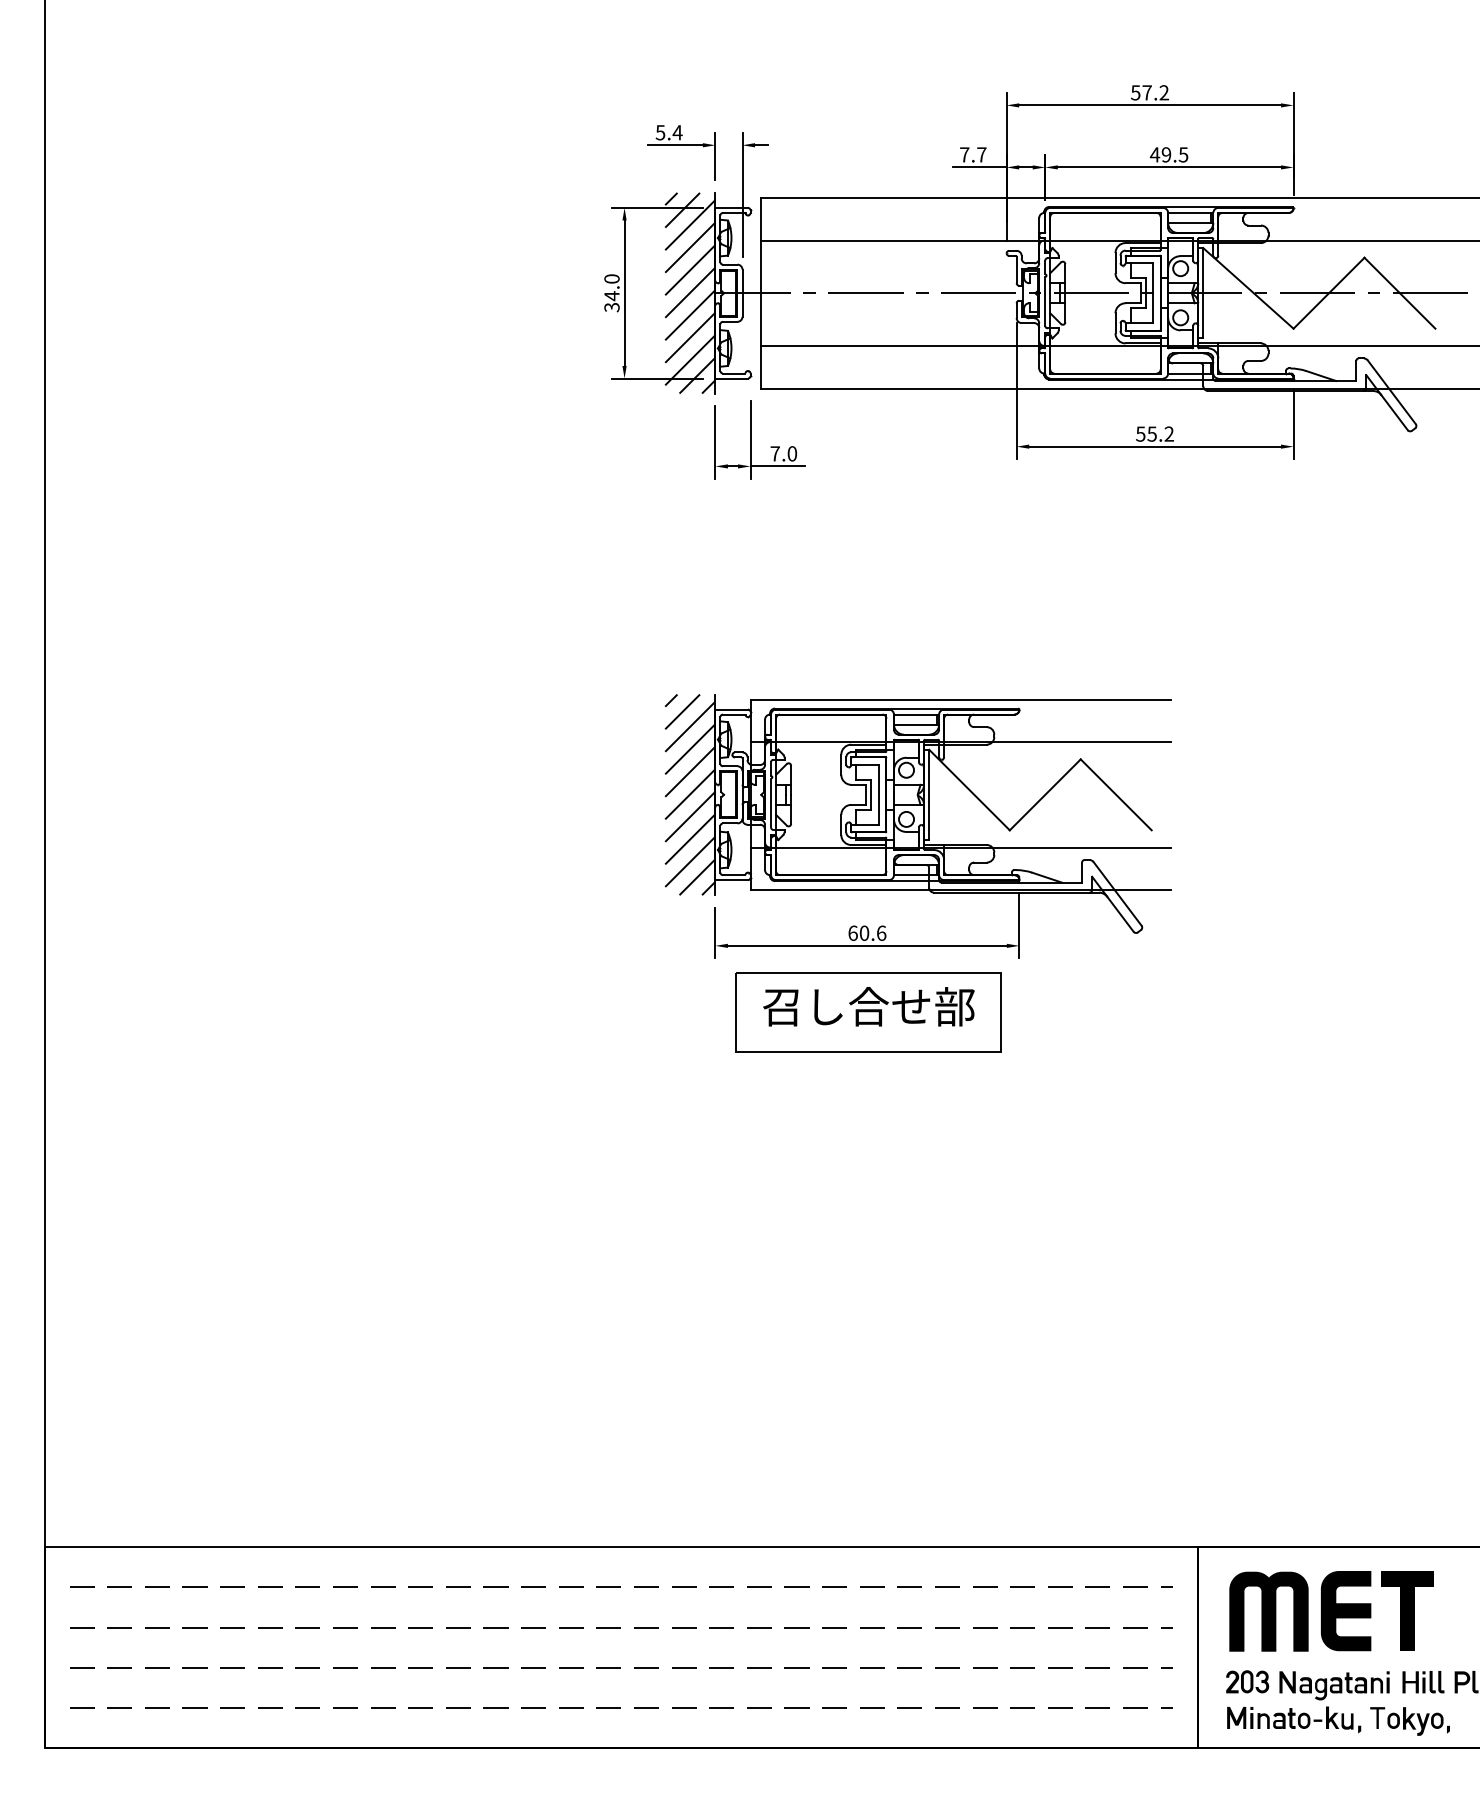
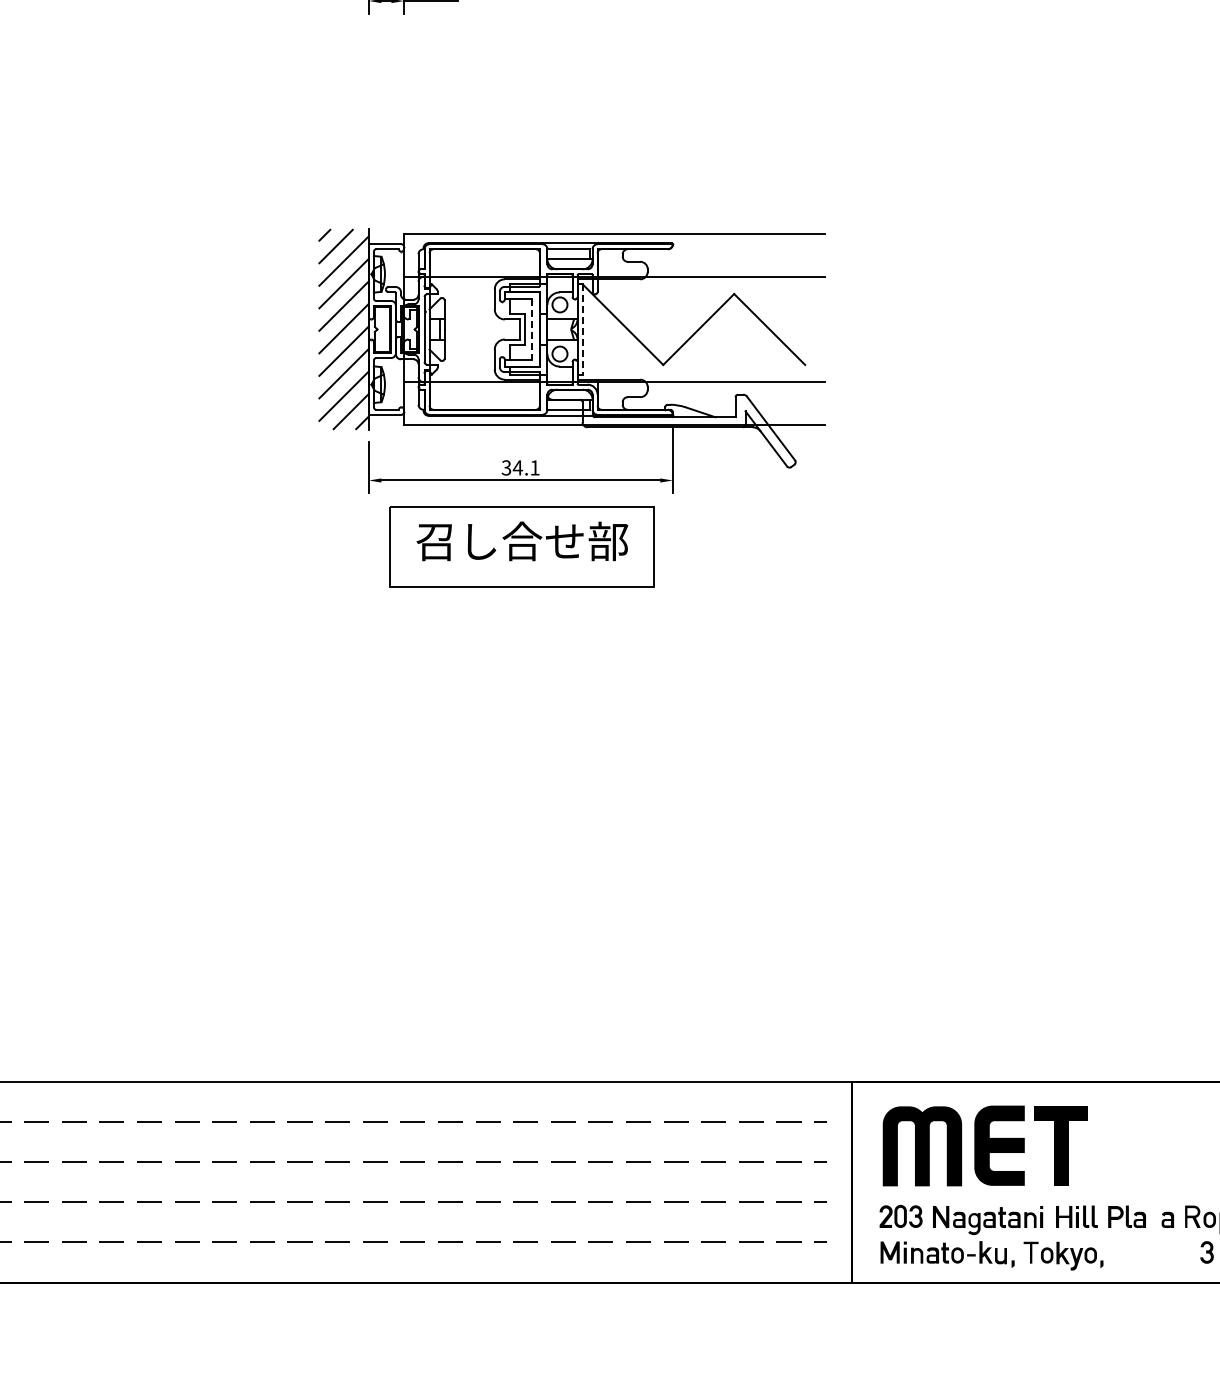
line: (878, 795) -> (531, 330), solid -> dashed
line: (929, 795) -> (582, 330), solid -> dashed
text: (867, 932) -> (520, 467), 60.6 -> 34.1

